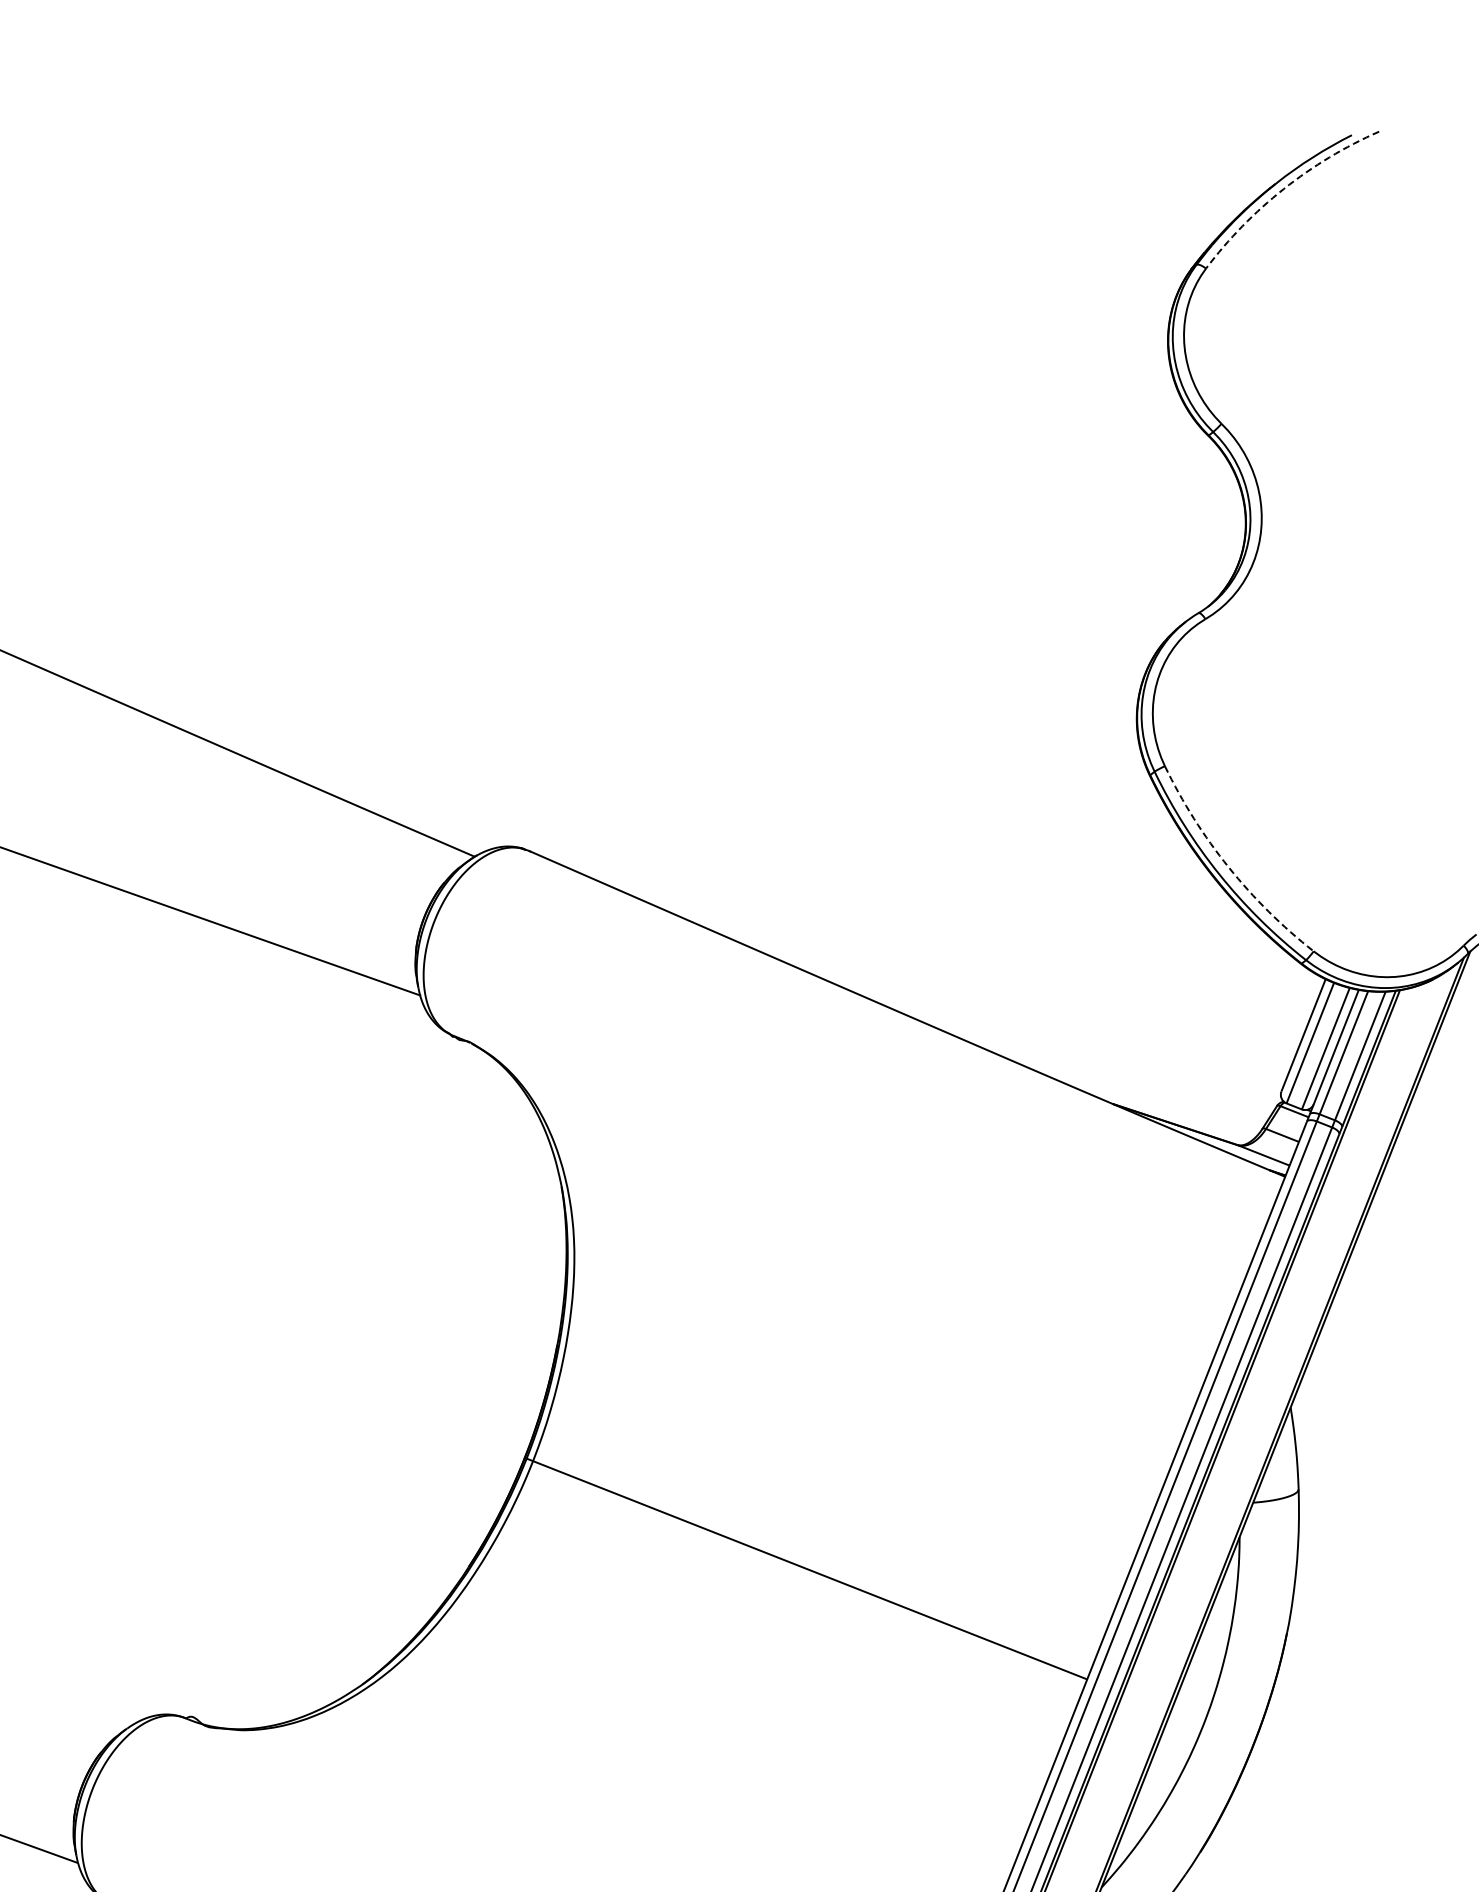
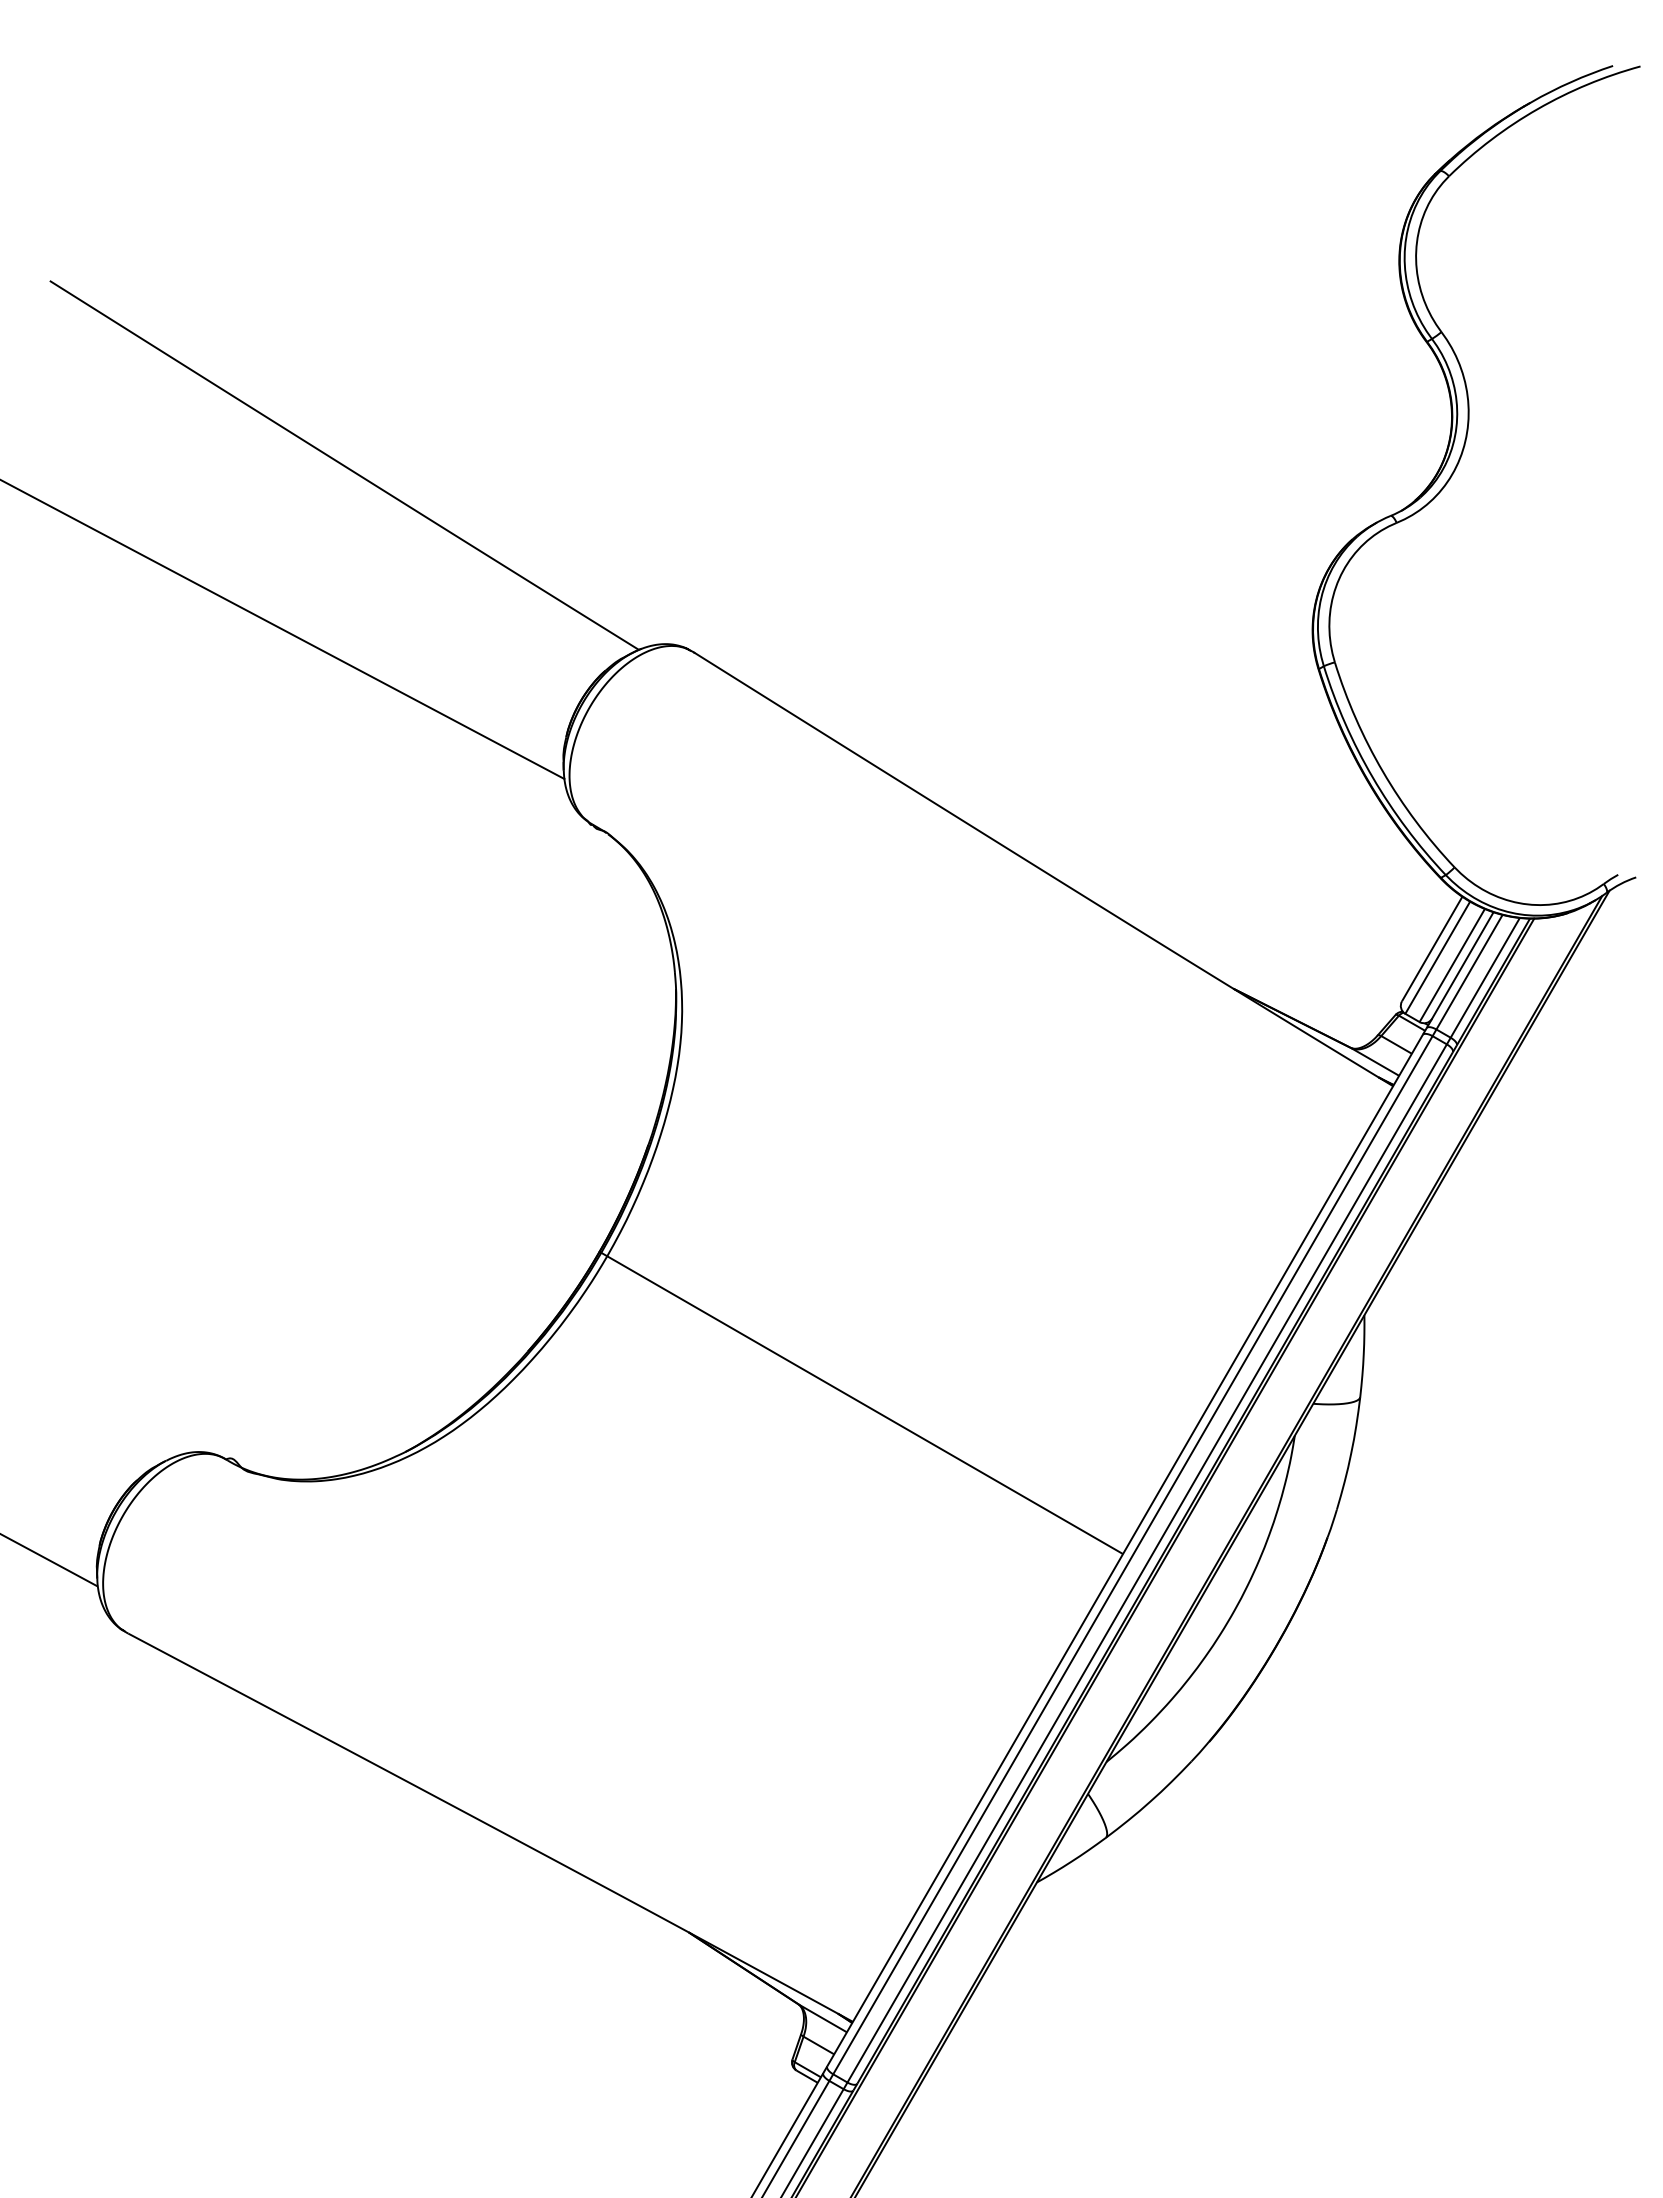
arc: (1283, 189) -> (1537, 109), dashed -> solid
arc: (1229, 866) -> (1383, 771), dashed -> solid

